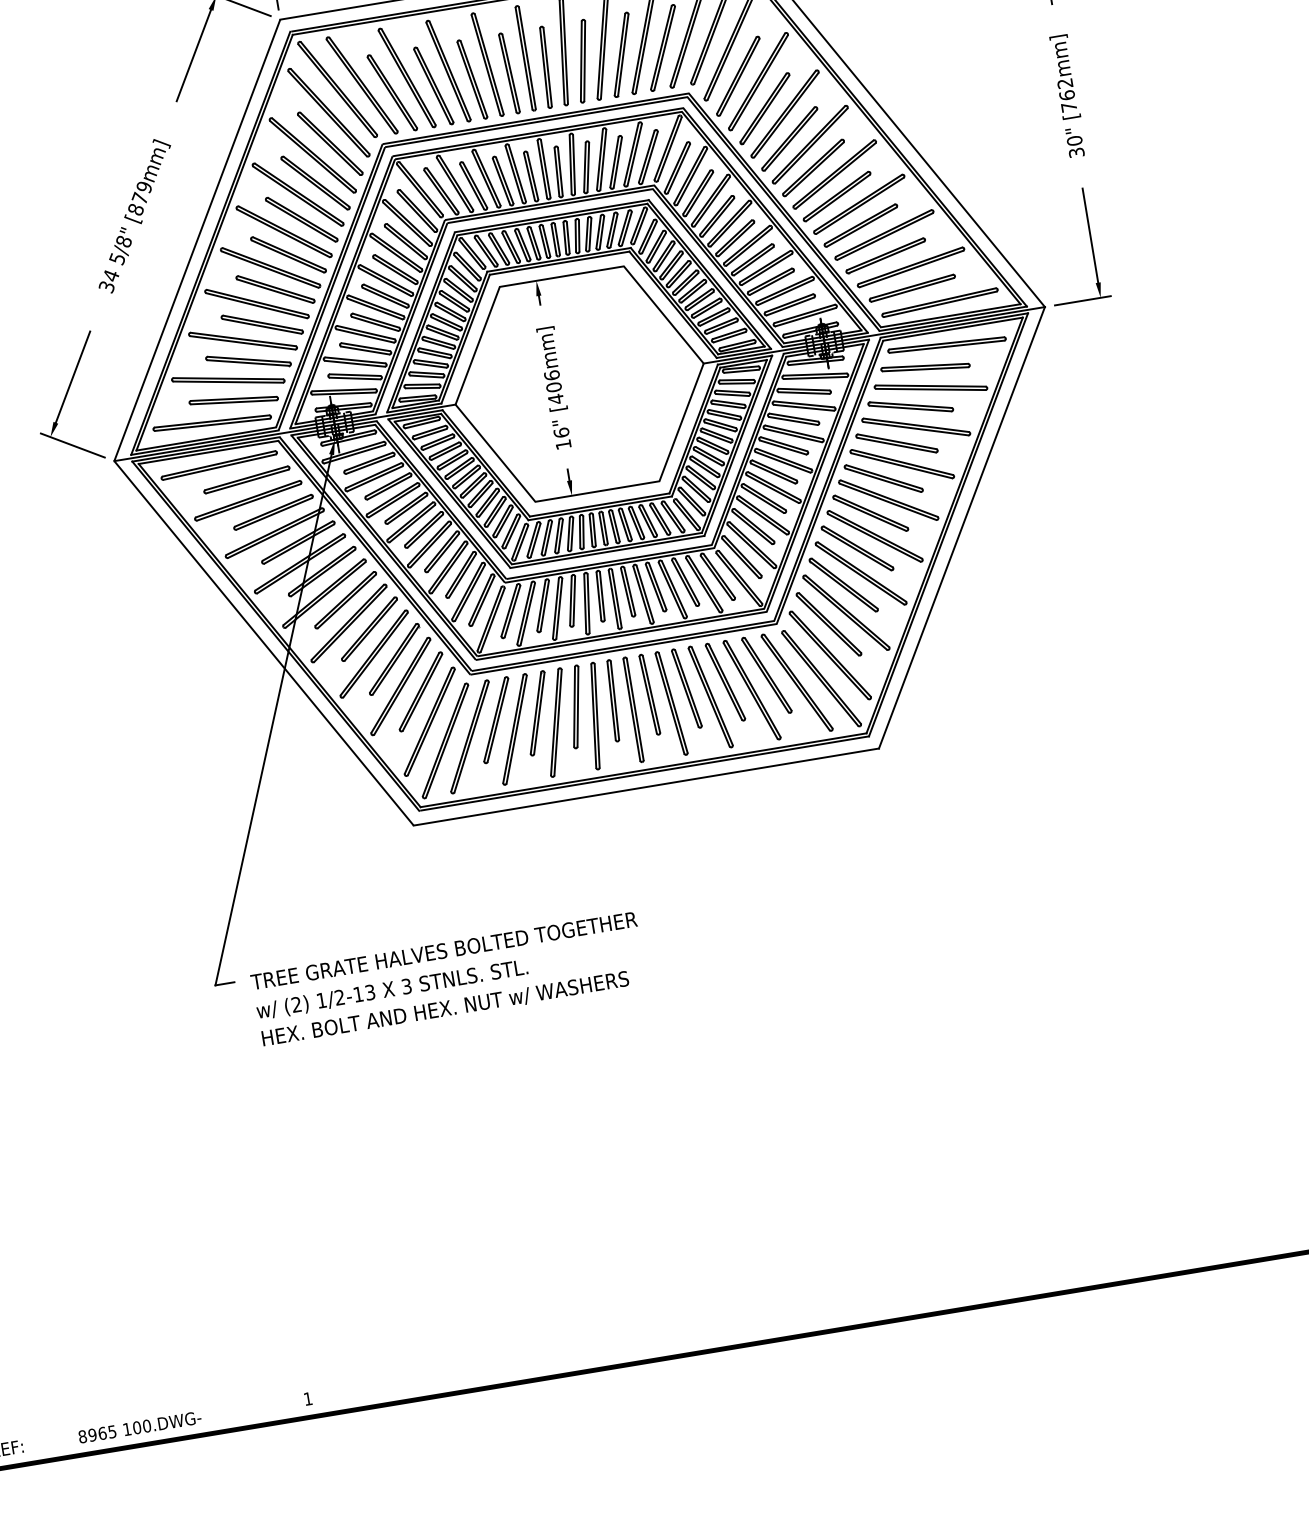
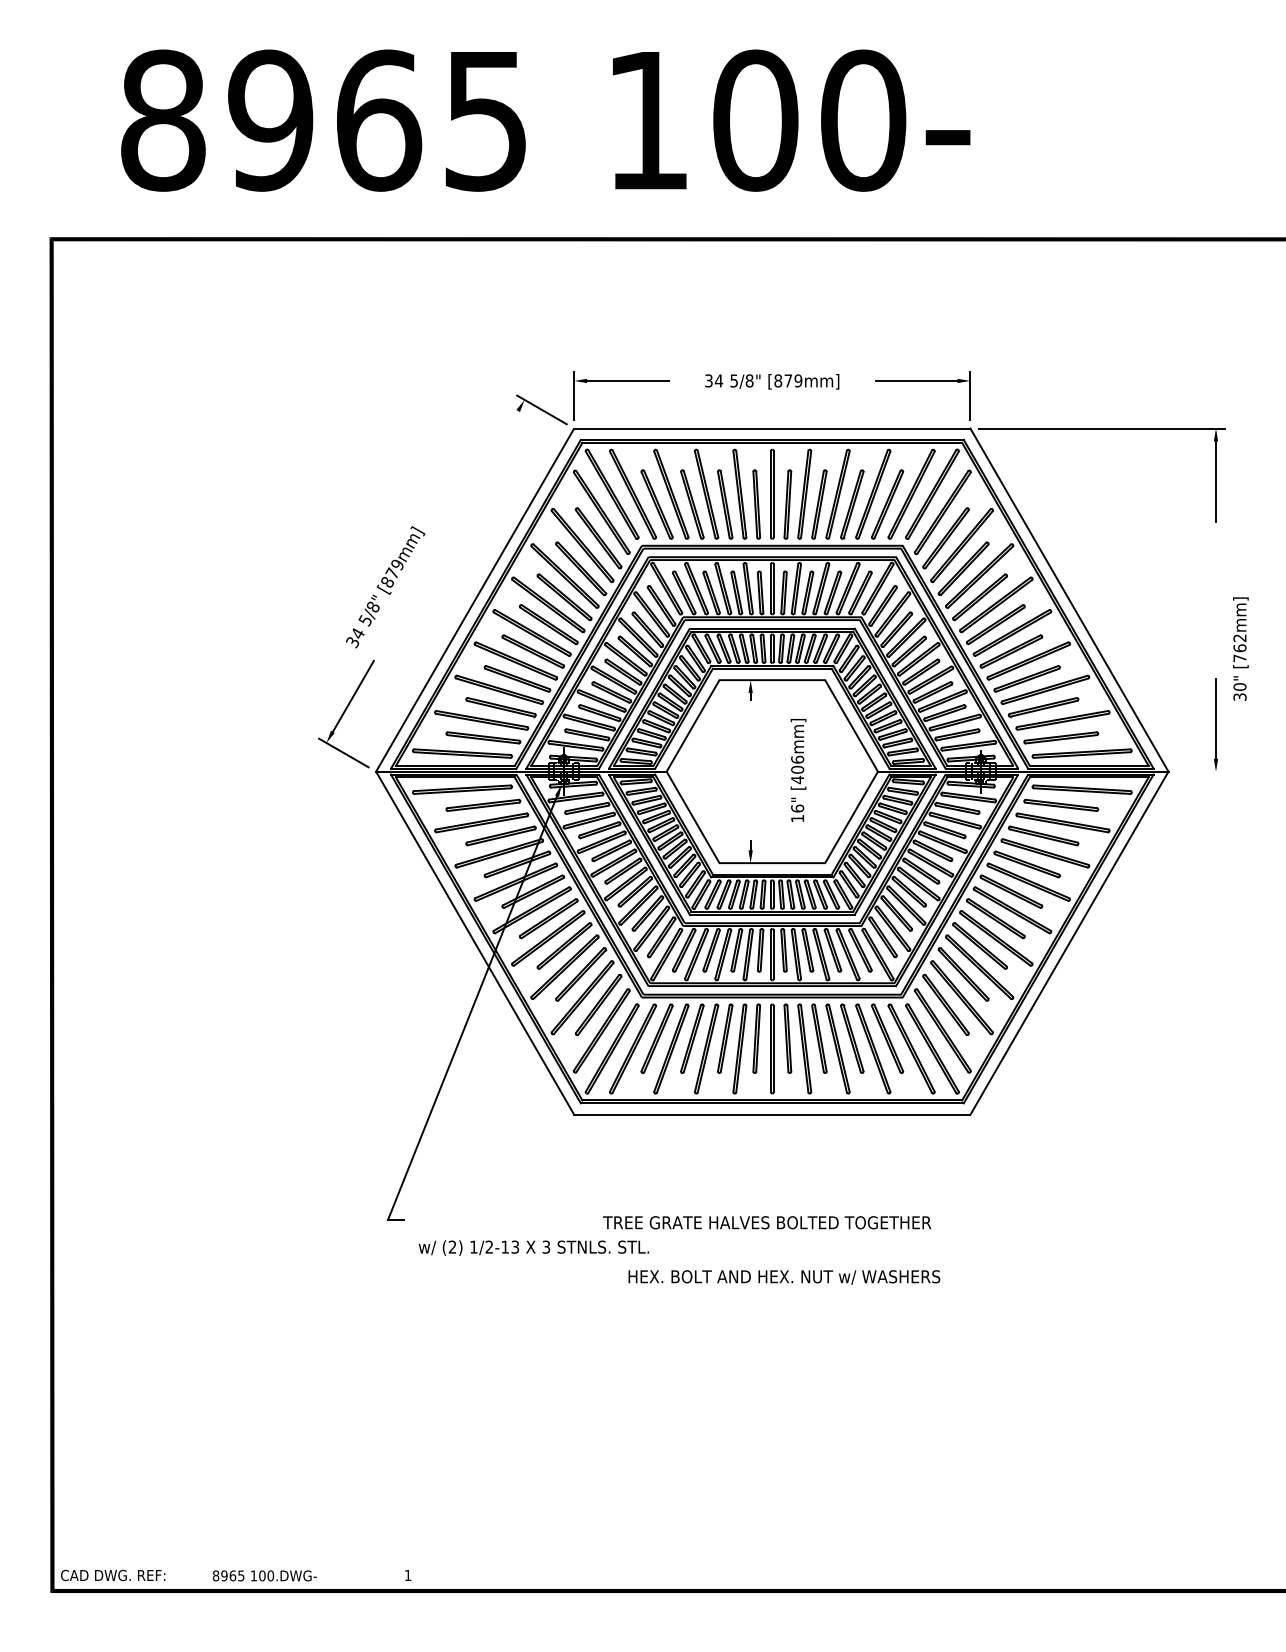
line: (193, 55) -> (497, 446), removed
text: (1067, 95) -> (1240, 648), moved
text: (134, 216) -> (385, 587), moved
line: (1082, 300) -> (1200, 771), removed
text: (555, 387) -> (798, 770), moved
text: (444, 950) -> (767, 1222), moved
text: (445, 1009) -> (784, 1277), moved

